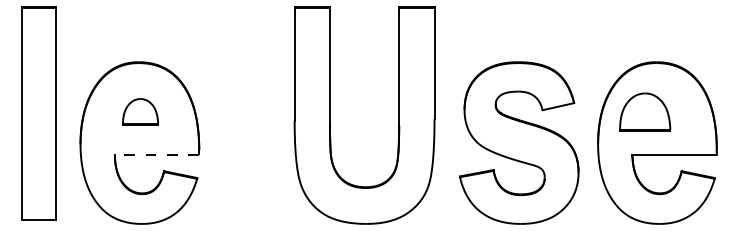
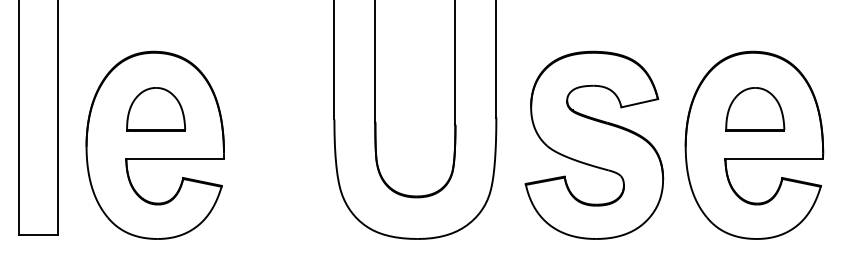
part: (140, 111) -> (155, 108), size x1.43
part: (645, 111) -> (755, 108), moved
line: (156, 154) -> (174, 158), dashed -> solid

